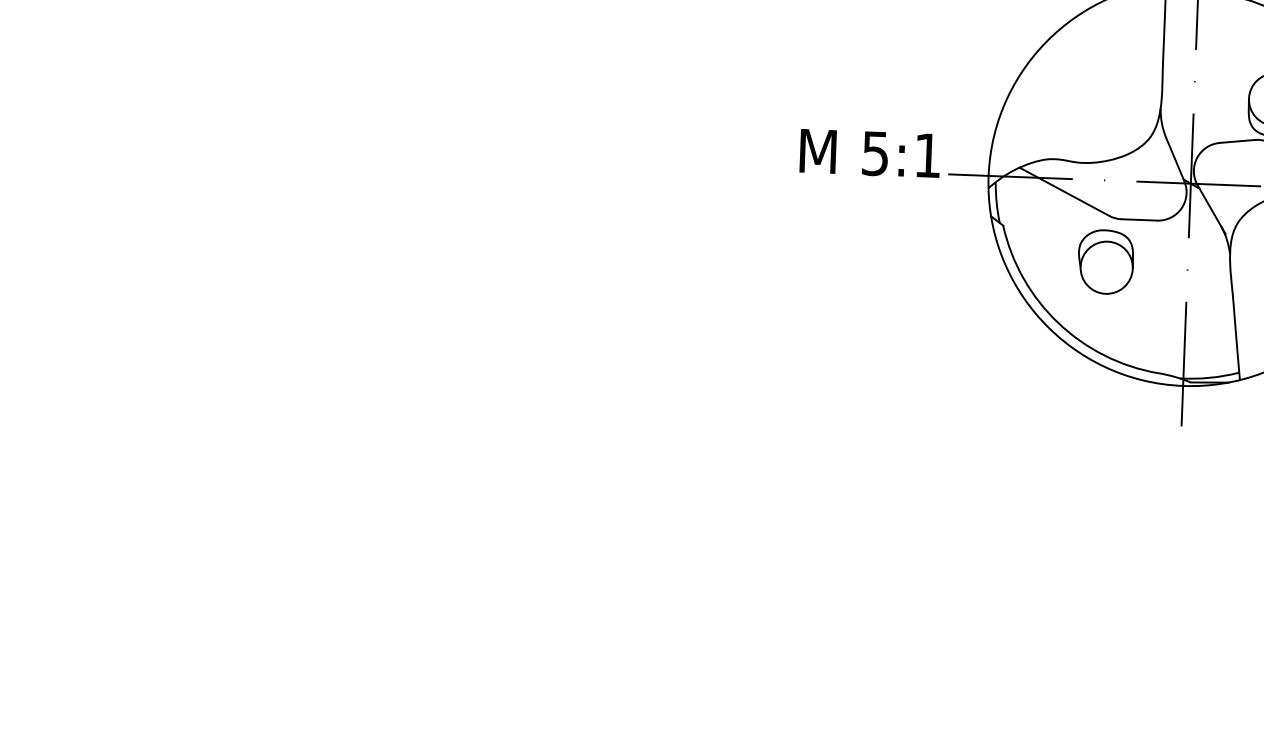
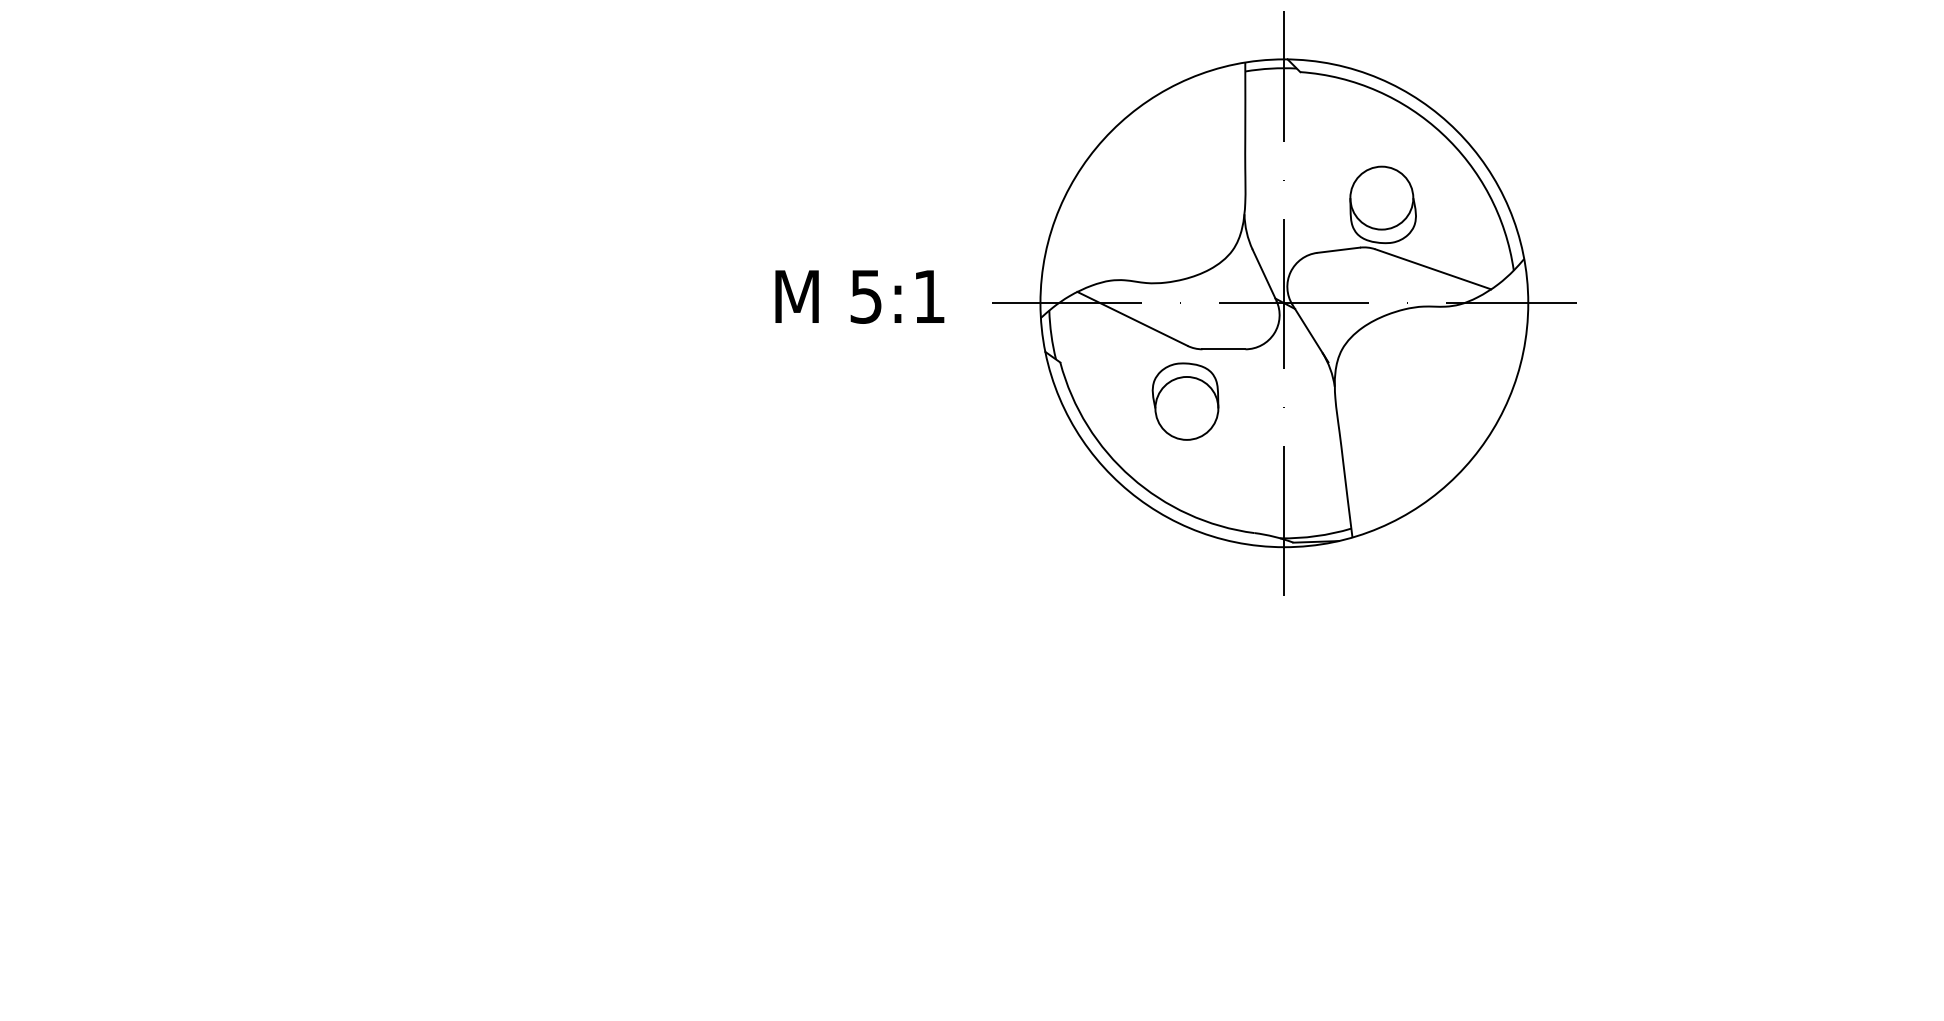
text: (869, 153) -> (859, 296), moved

